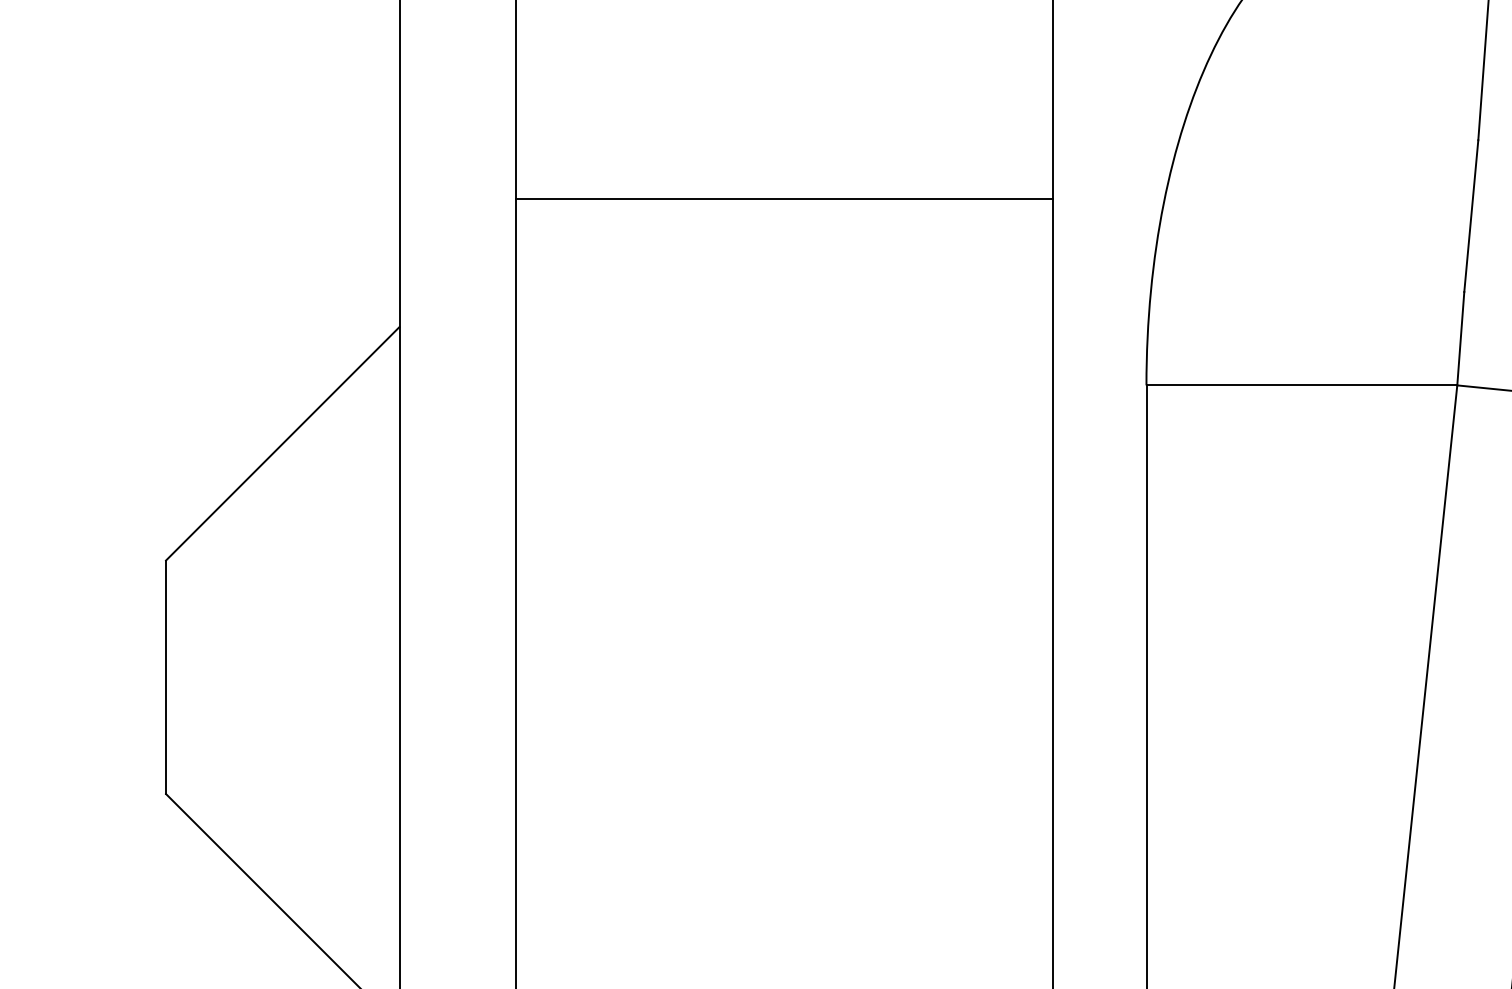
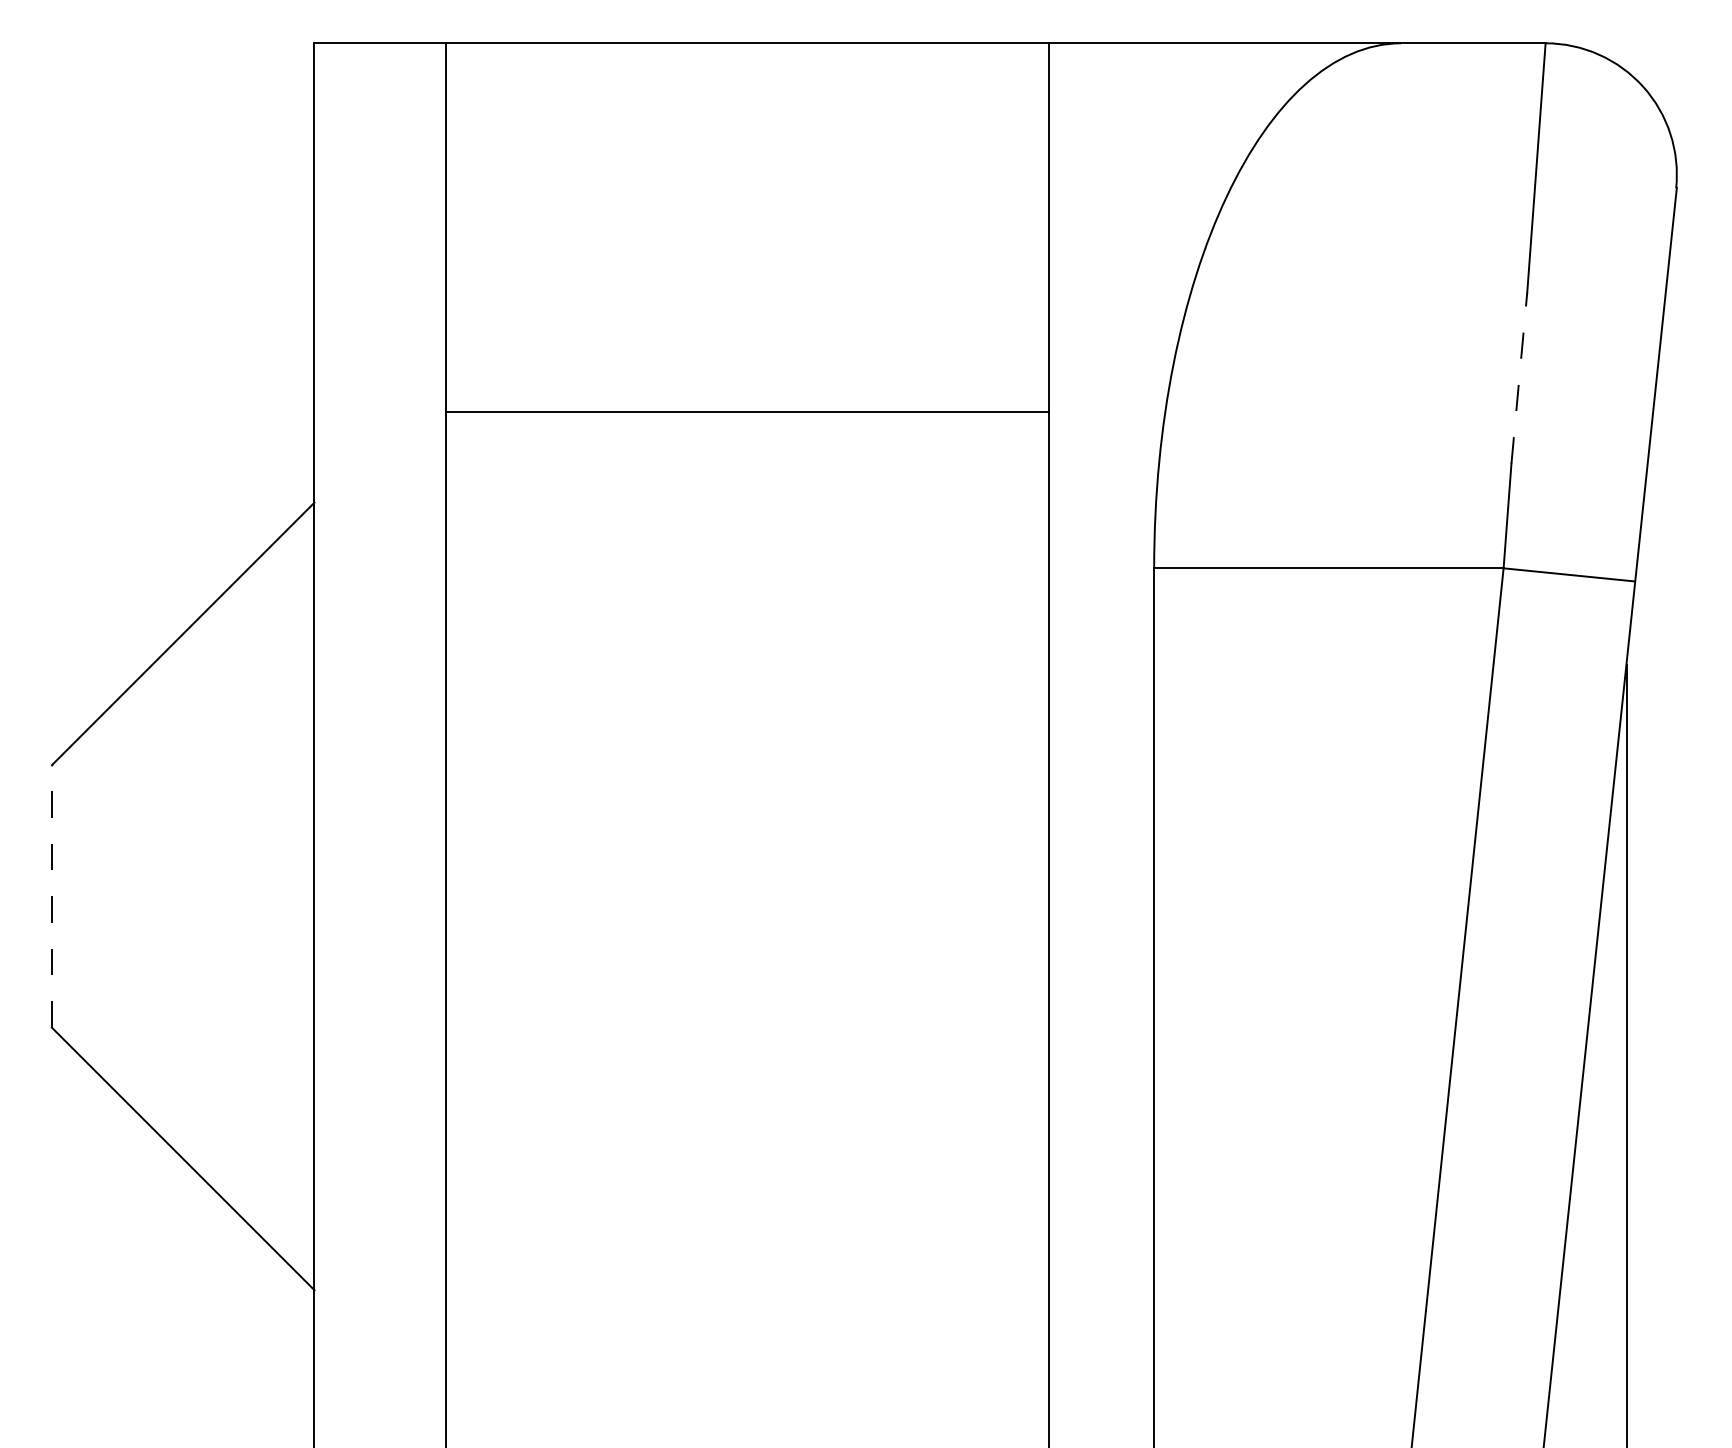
line: (784, 198) -> (747, 412), moved
line: (1471, 216) -> (1519, 378), solid -> dashed
line: (165, 676) -> (51, 895), solid -> dashed

